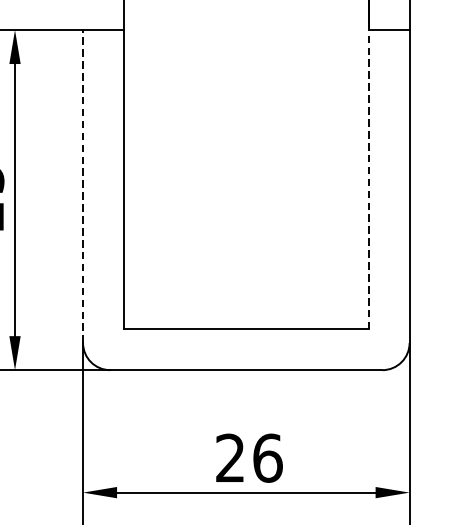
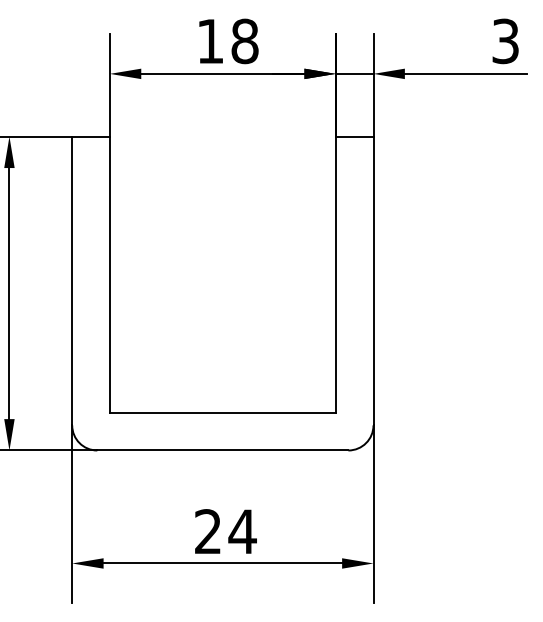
line: (368, 179) -> (335, 274), dashed -> solid
line: (83, 185) -> (72, 280), dashed -> solid
text: (267, 457) -> (242, 531), 26 -> 24

